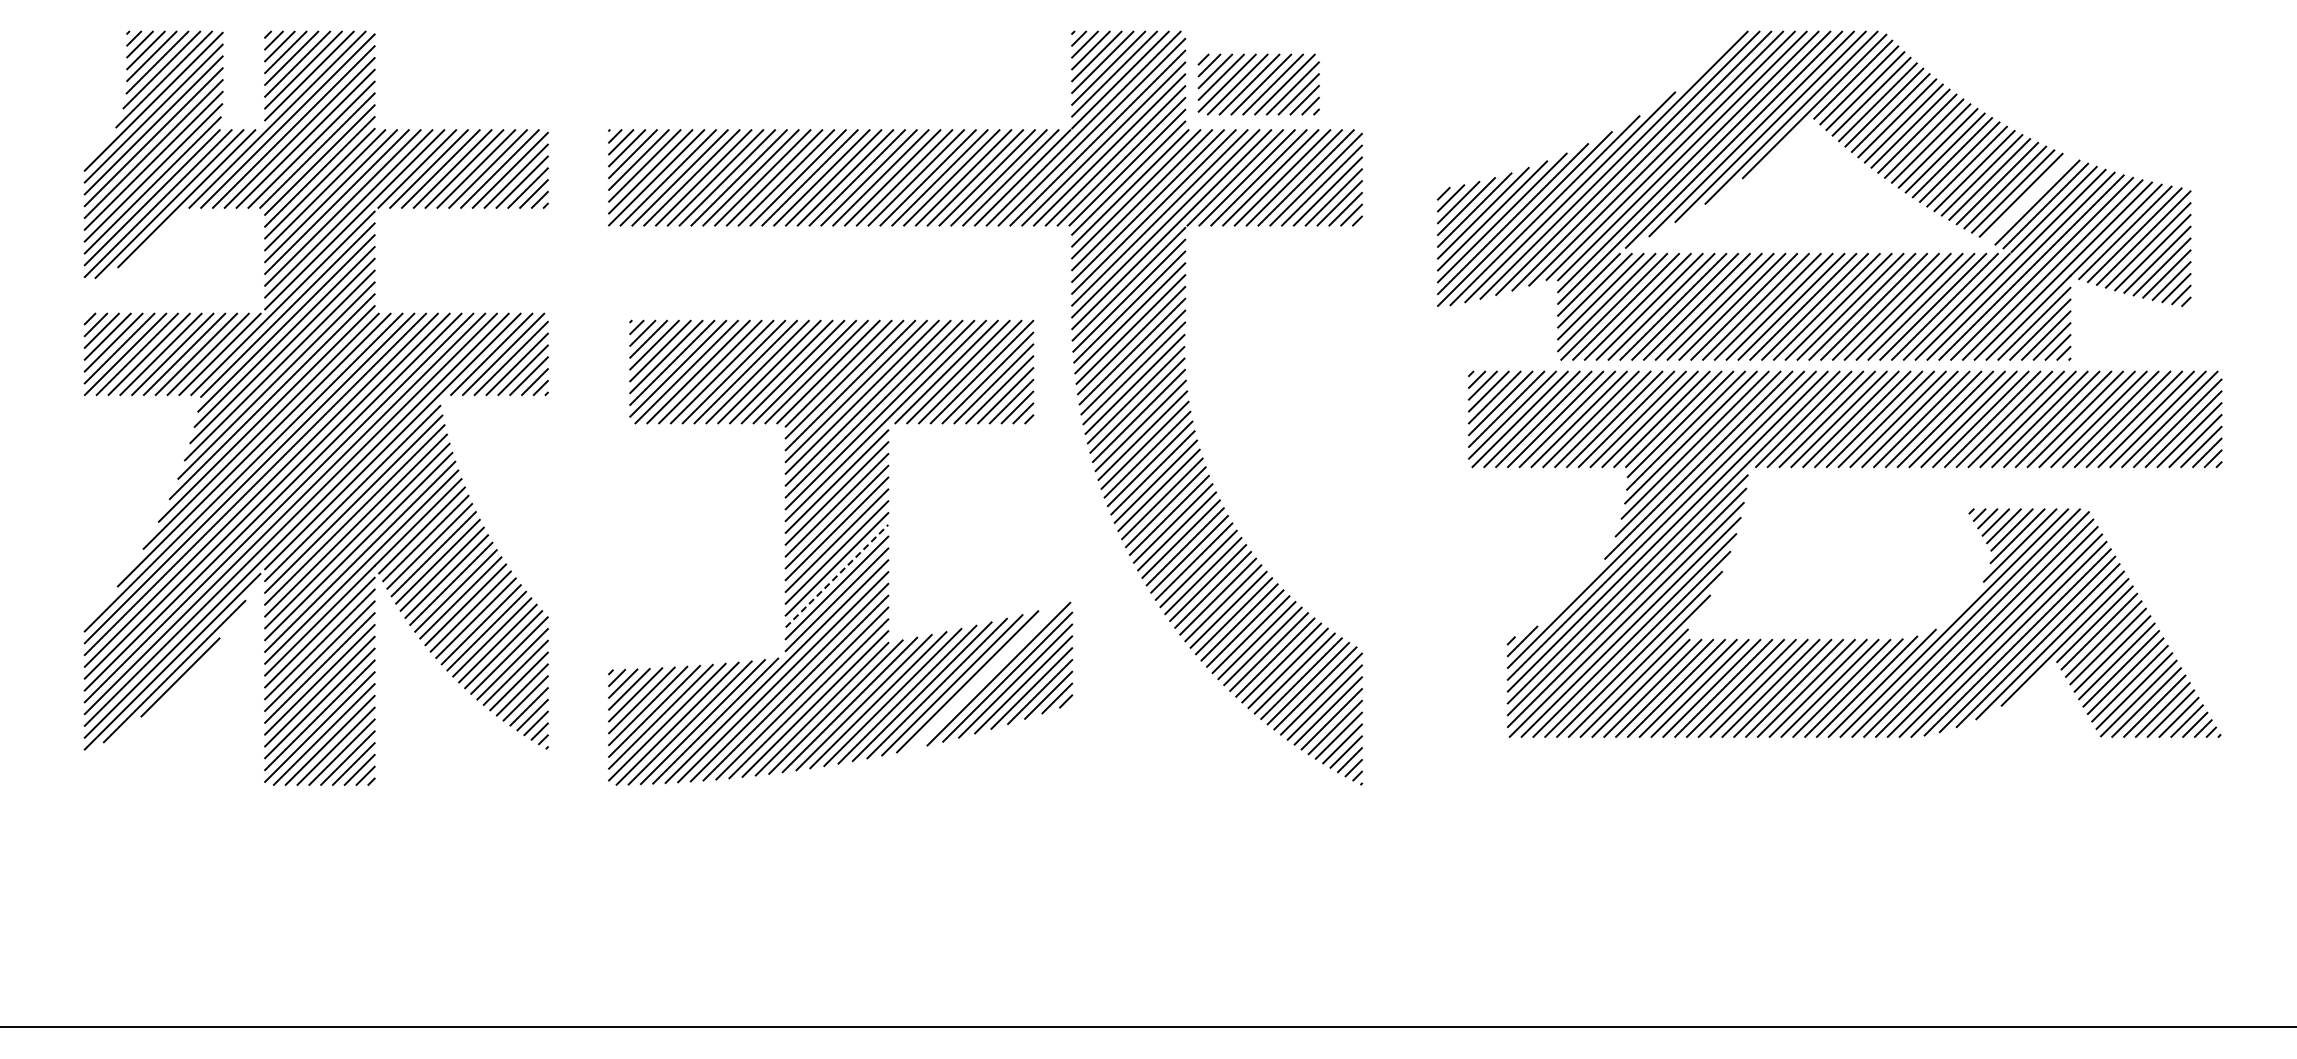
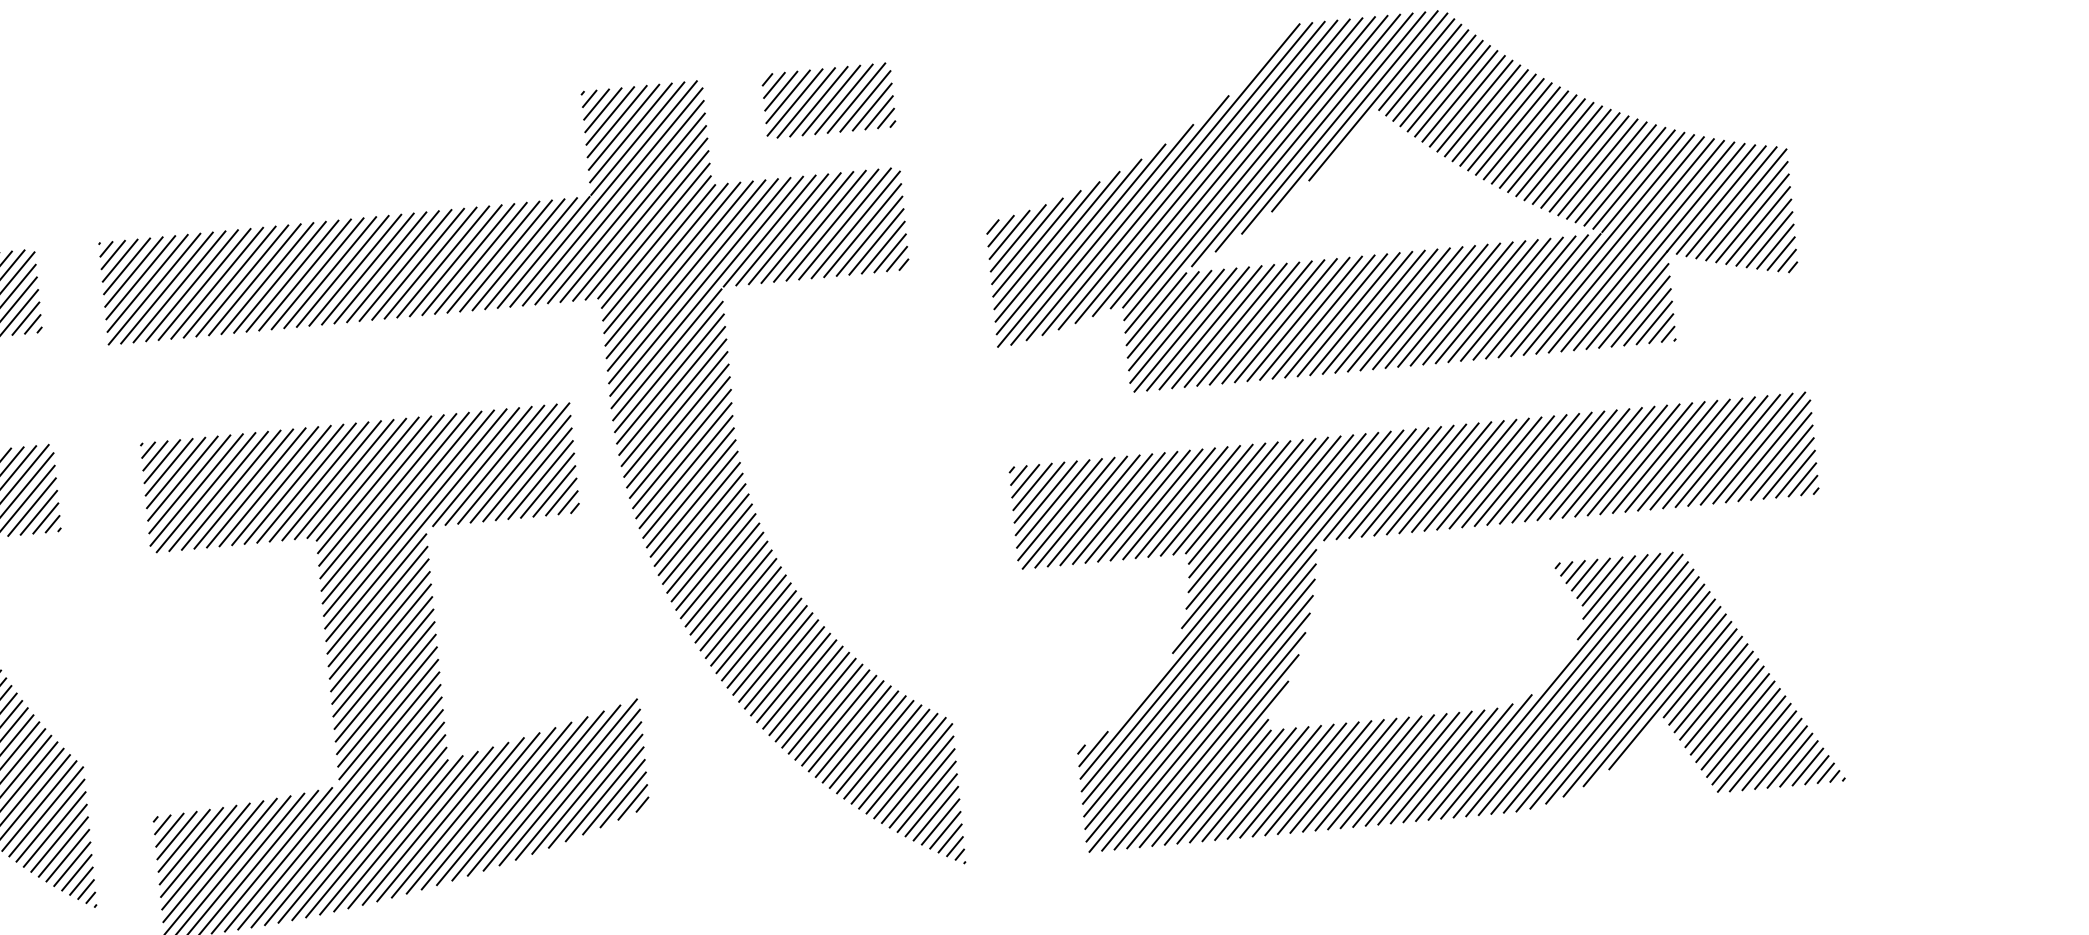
part: (1258, 84) -> (828, 100), moved
line: (2028, 198) -> (1614, 173), added
part: (1850, 468) -> (1424, 532), moved
line: (837, 575) -> (386, 693), dashed -> solid
line: (983, 678) -> (552, 788), added

